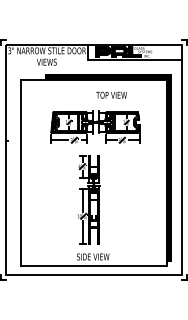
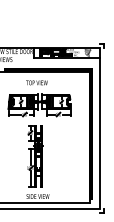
fill: (164, 52) -> (88, 52), added
text: (111, 94) -> (36, 82), moved

